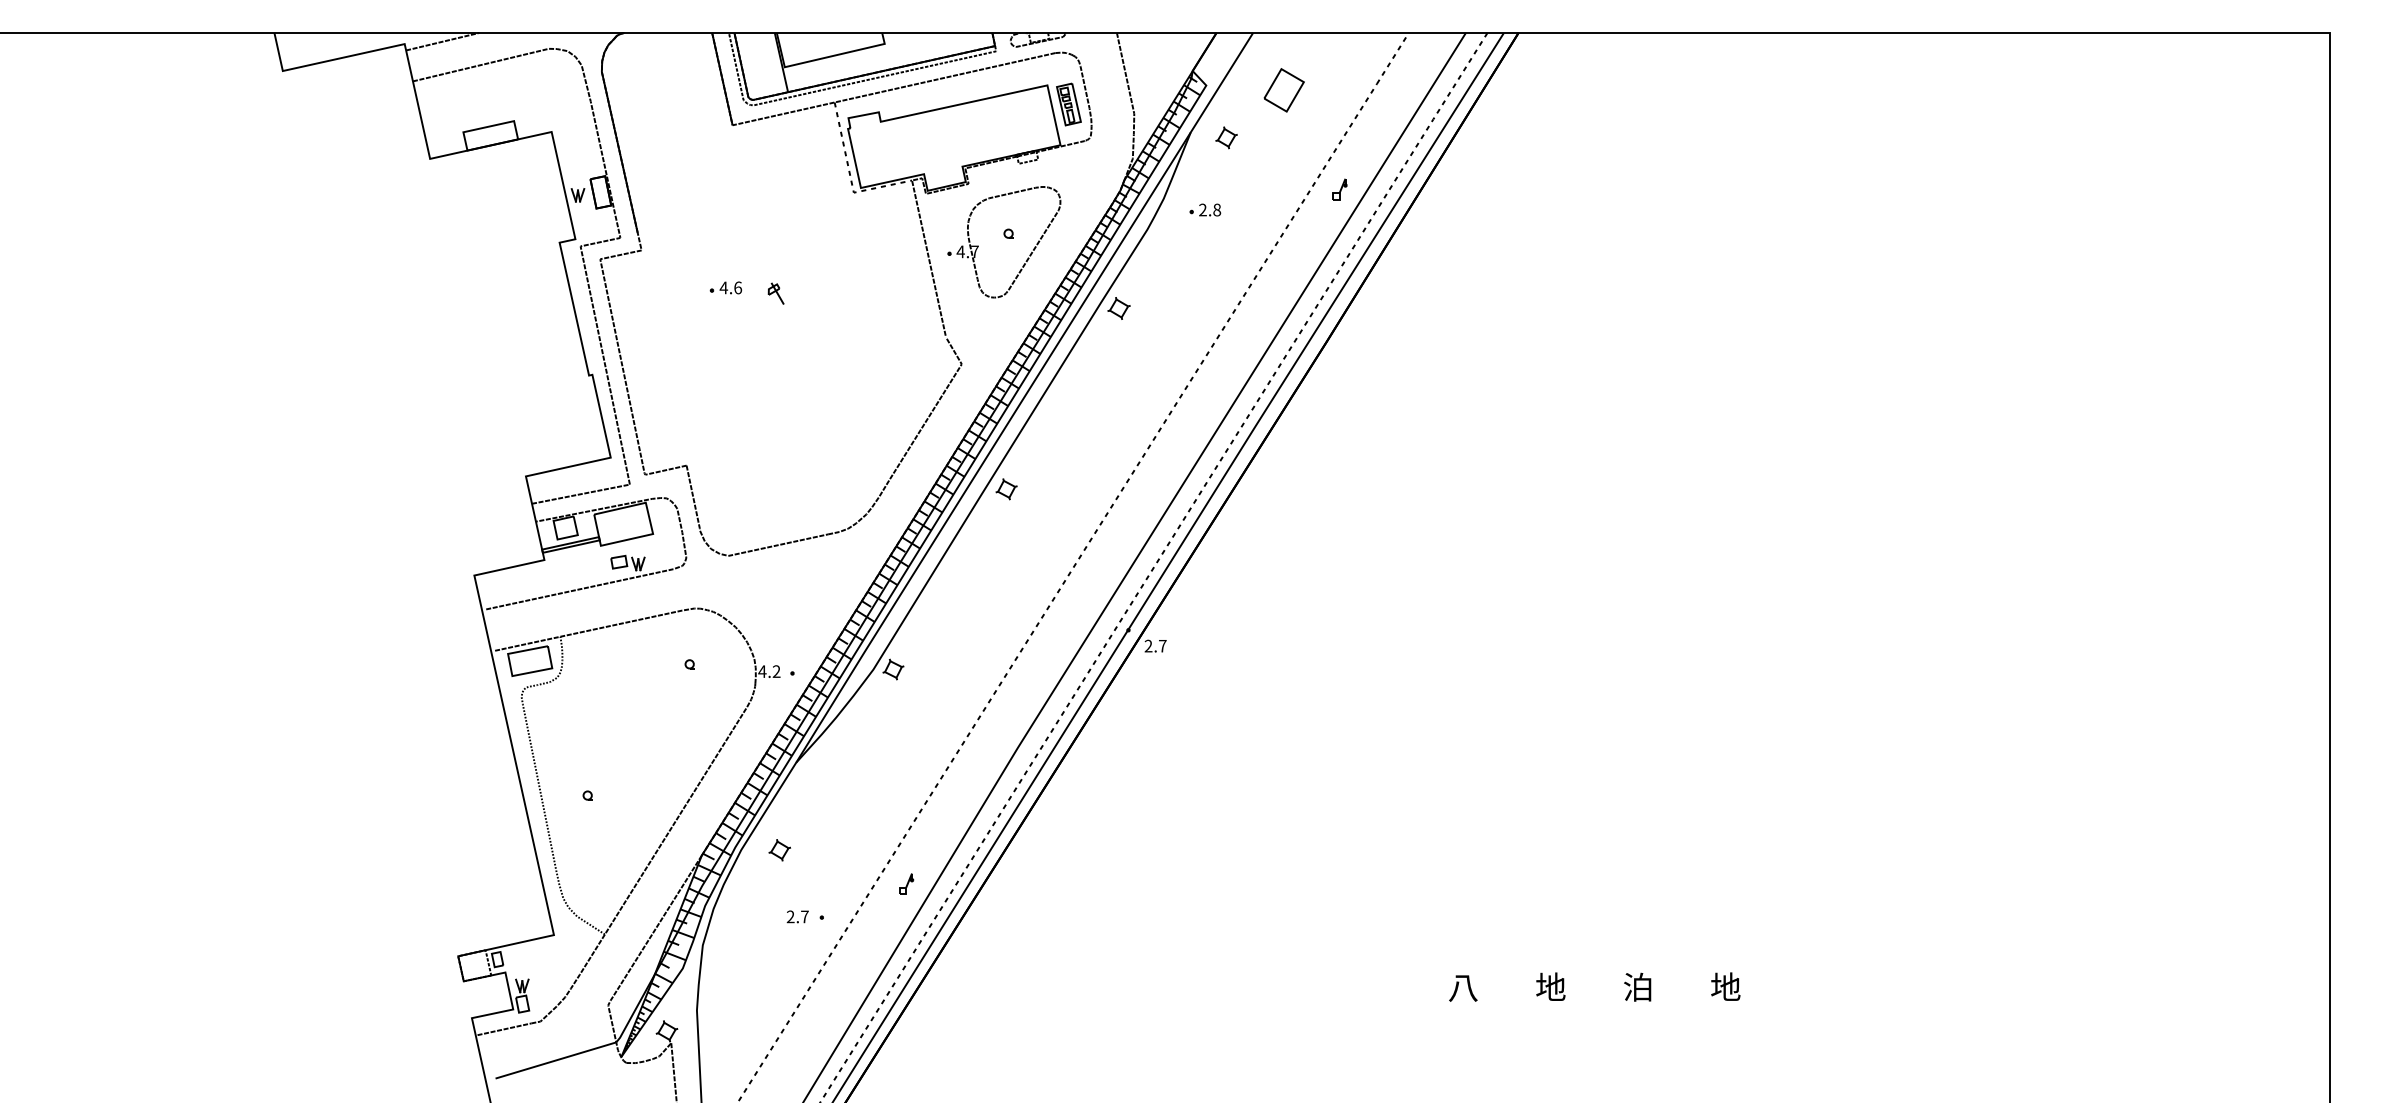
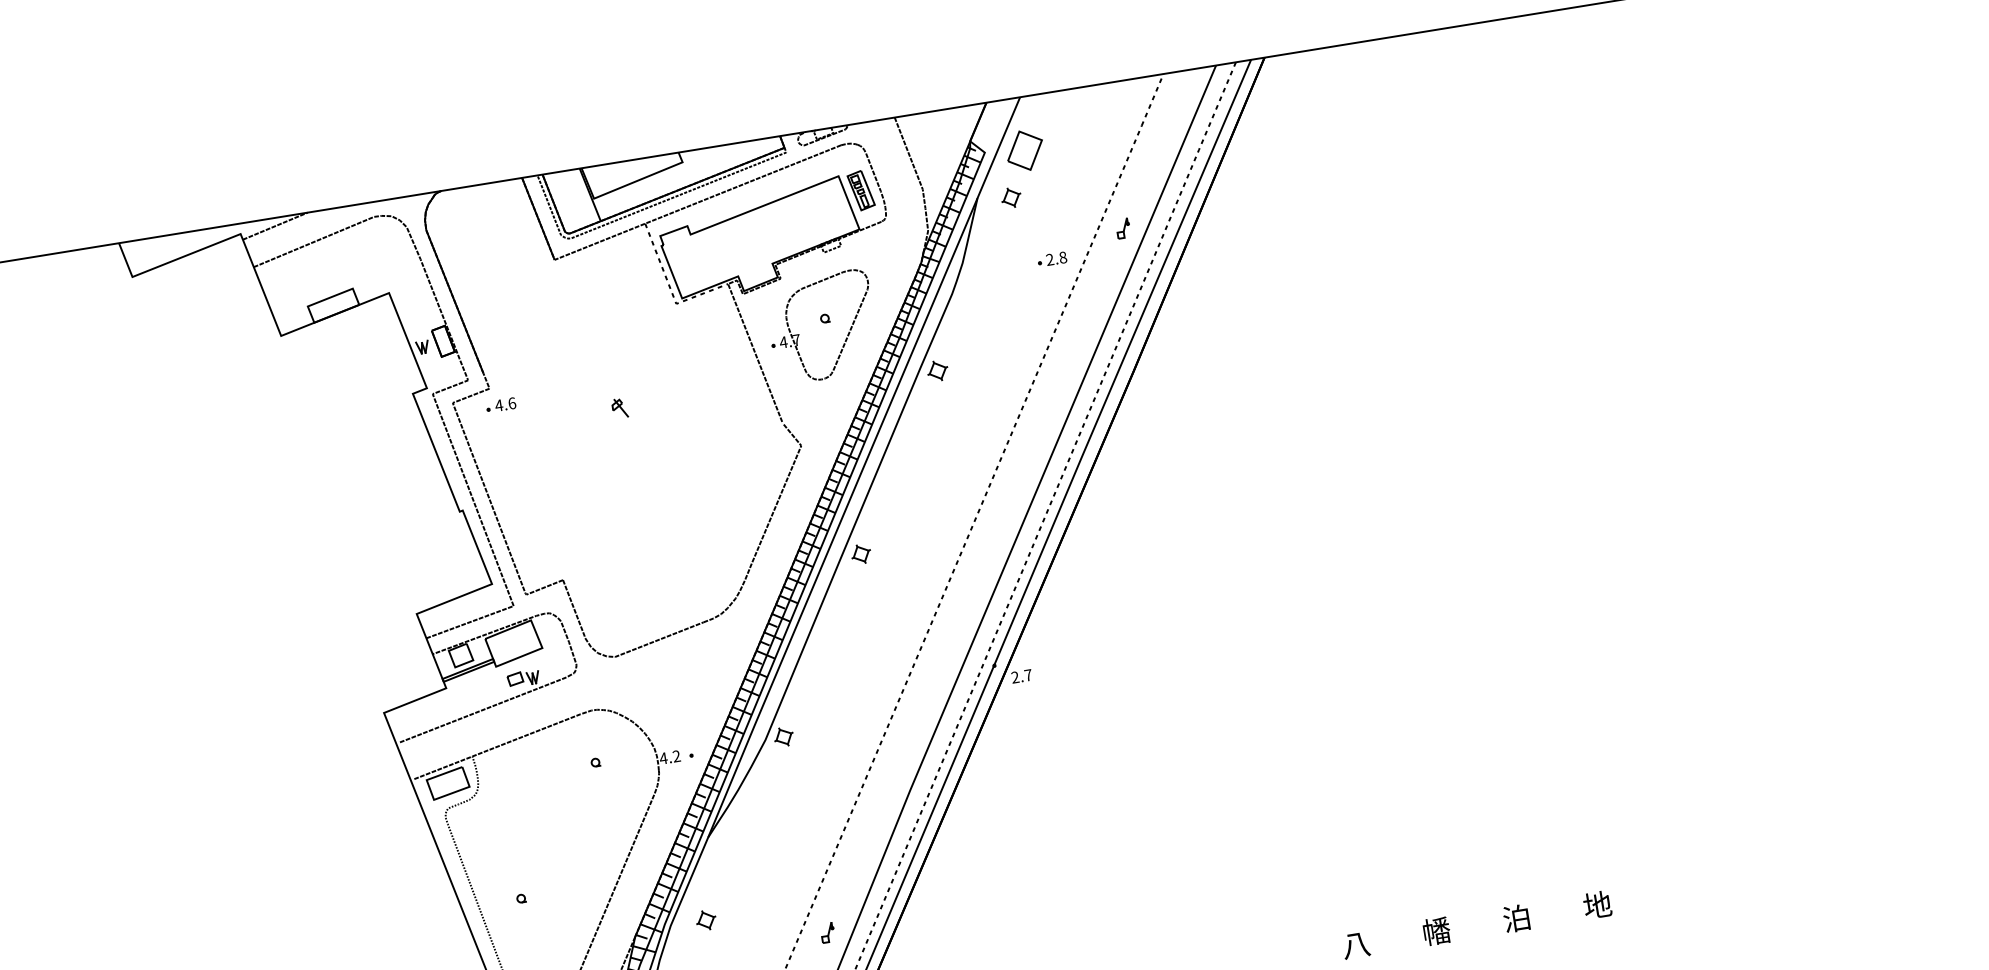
part: (1283, 90) -> (1024, 150), moved
part: (1205, 209) -> (1052, 258), moved
part: (725, 287) -> (500, 404), moved
text: (1550, 986) -> (1436, 930), 地 -> 幡

